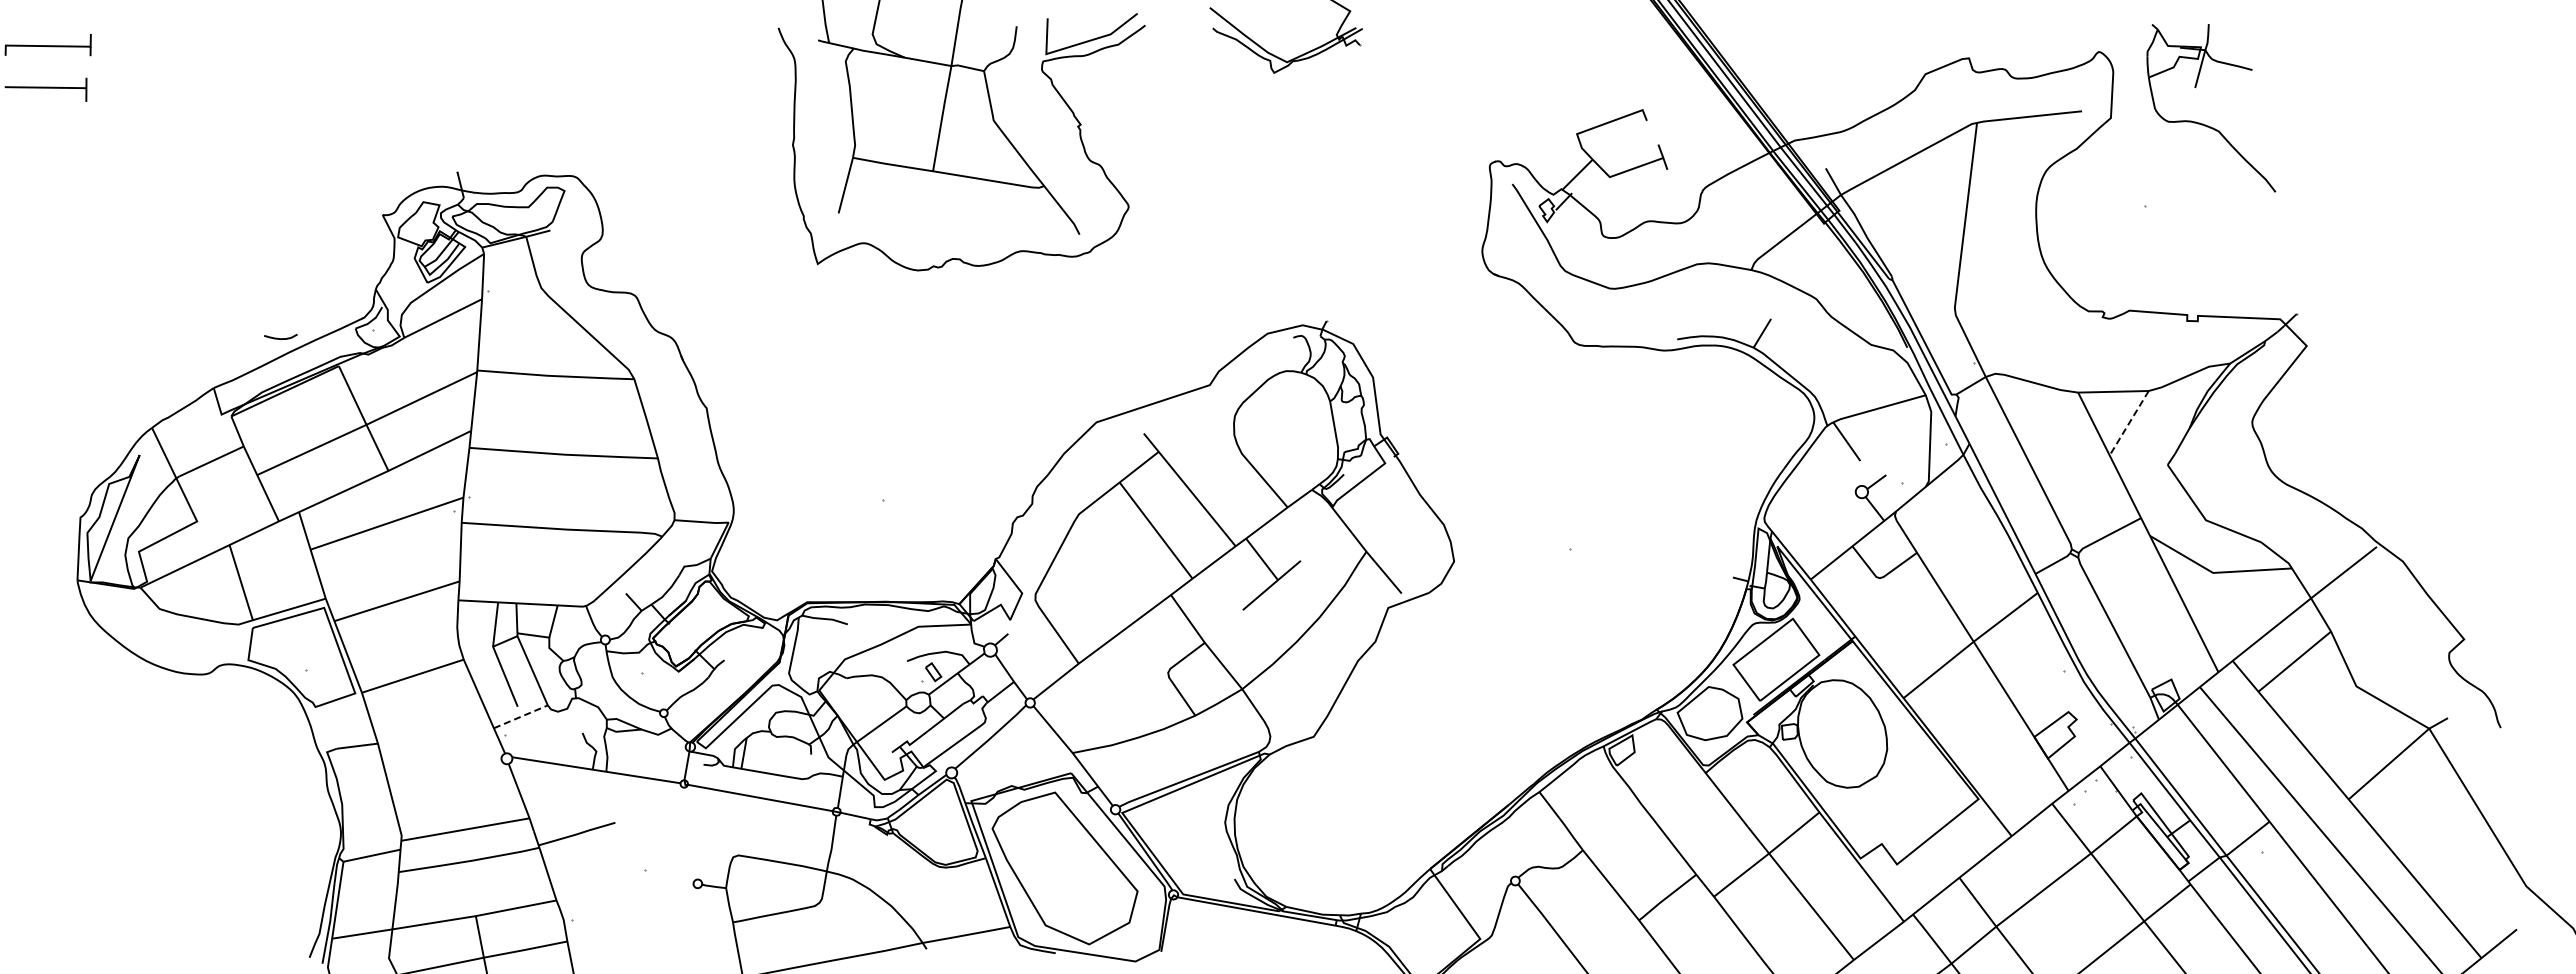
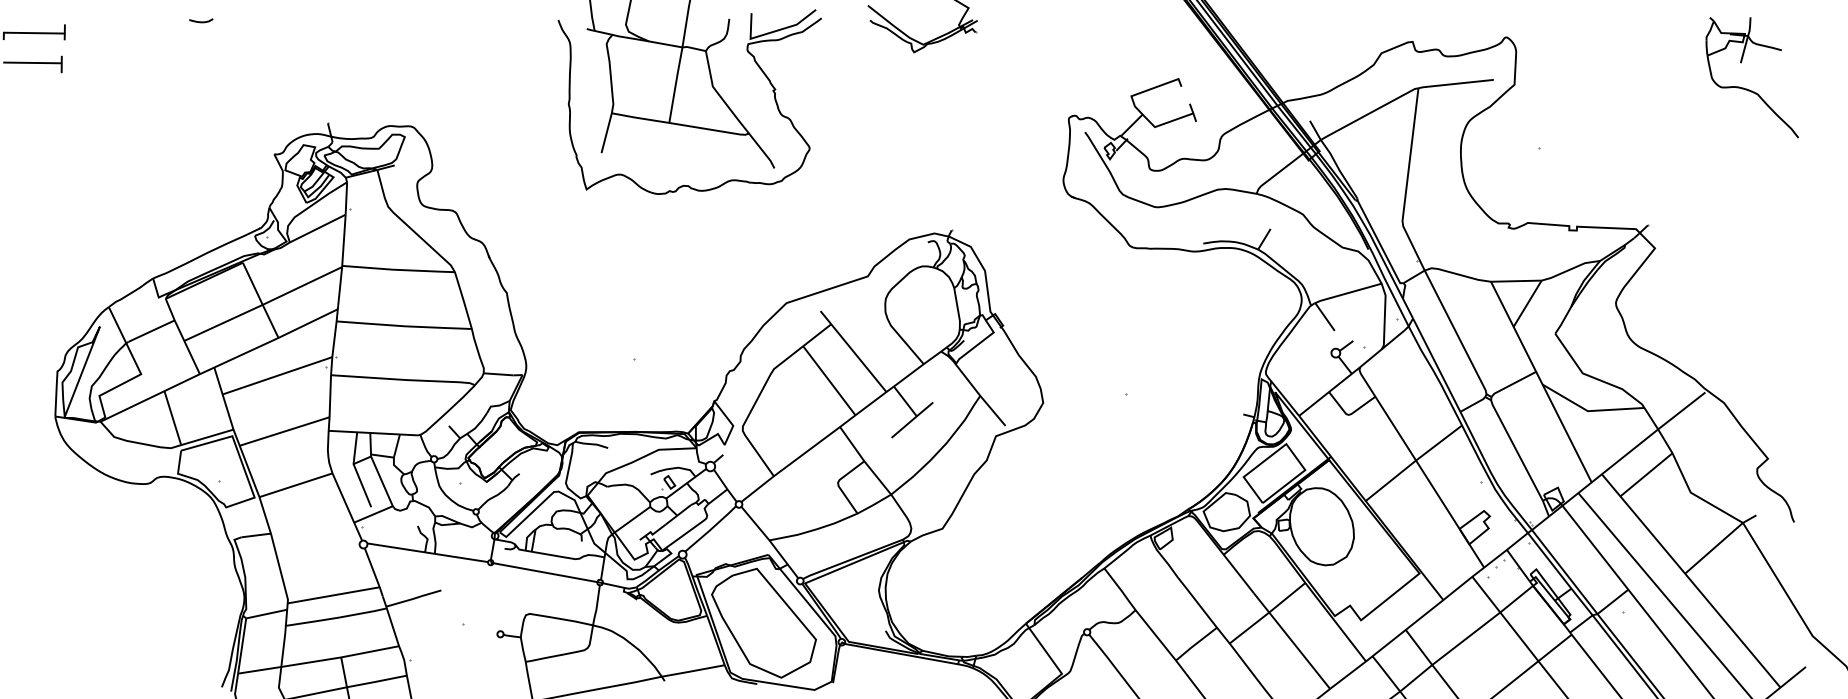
part: (2203, 123) -> (1746, 88), moved
curve: (280, 338) -> (201, 21), moved
line: (2129, 423) -> (1527, 303), dashed -> solid
line: (521, 716) -> (373, 514), dashed -> solid

